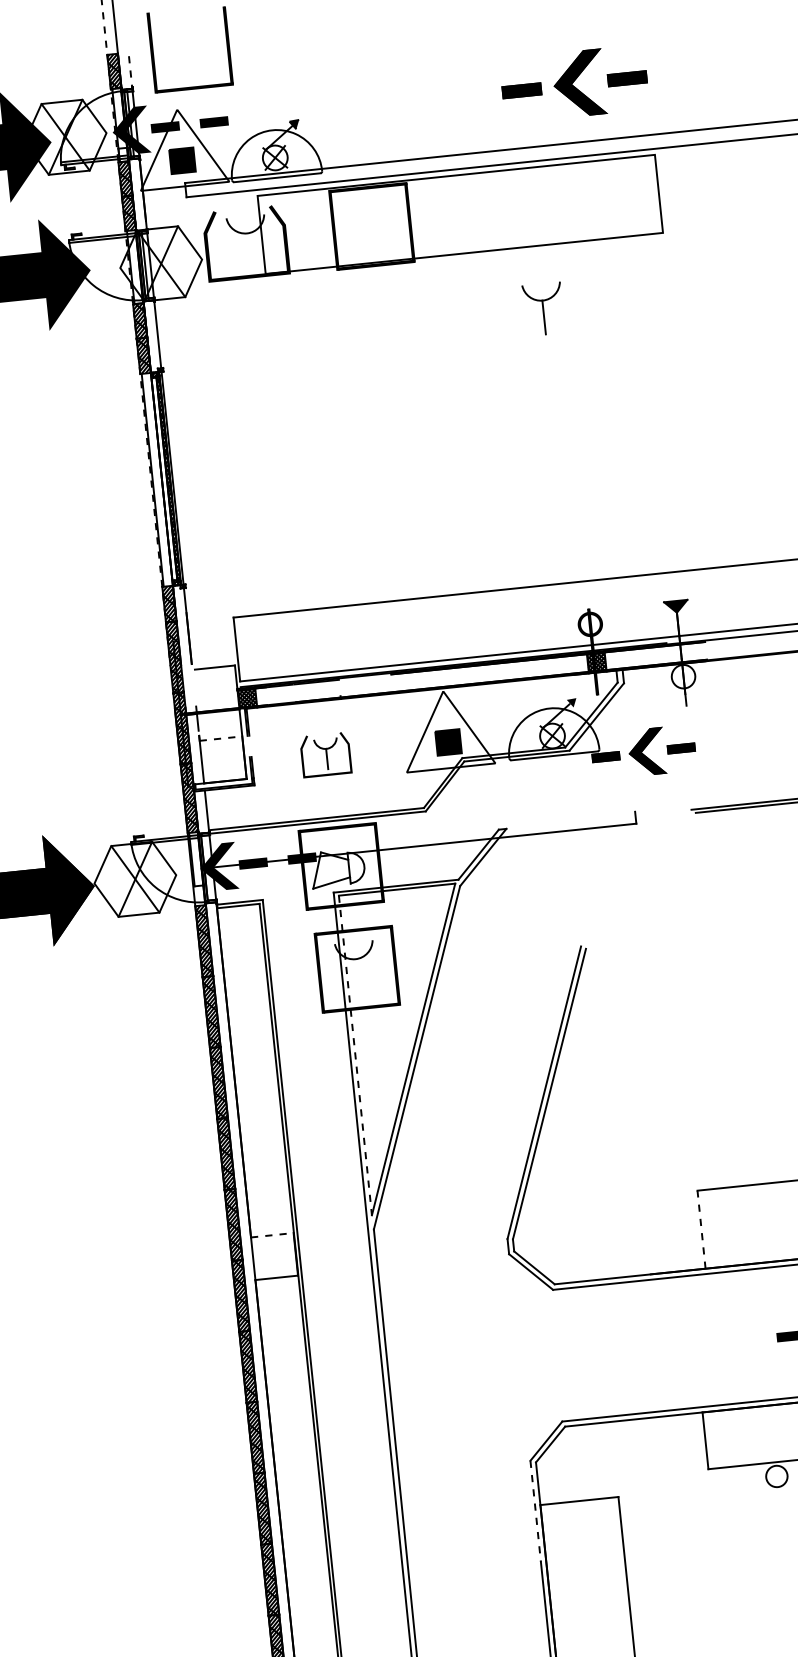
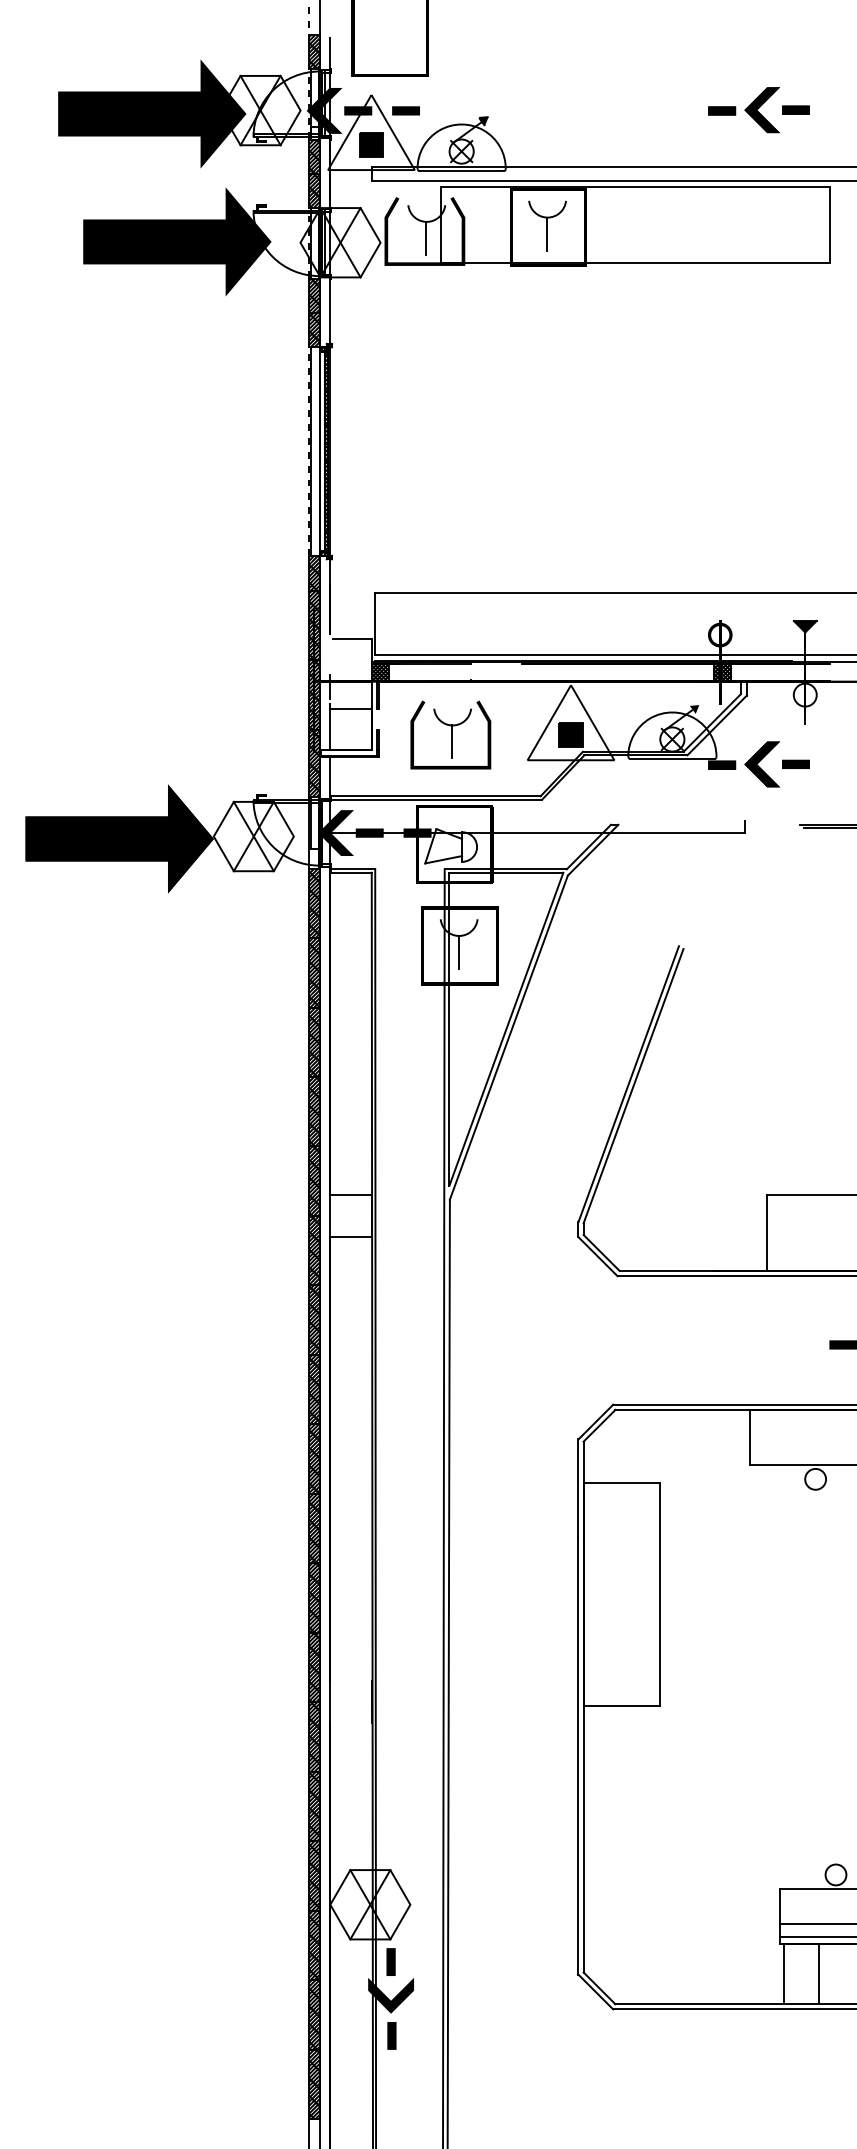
line: (131, 72) -> (330, 54), dashed -> solid
part: (574, 84) -> (758, 110), size x0.71
line: (248, 249) -> (426, 237), added
part: (543, 308) -> (547, 225), moved
line: (220, 738) -> (350, 708), dashed -> solid
part: (325, 754) -> (450, 734), size x1.67
line: (356, 975) -> (458, 951), added
line: (355, 1055) -> (449, 1029), dashed -> solid
line: (701, 1229) -> (767, 1232), dashed -> solid
line: (271, 1235) -> (350, 1195), dashed -> solid
line: (535, 1511) -> (578, 1489), dashed -> solid

